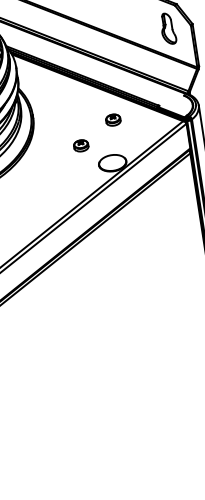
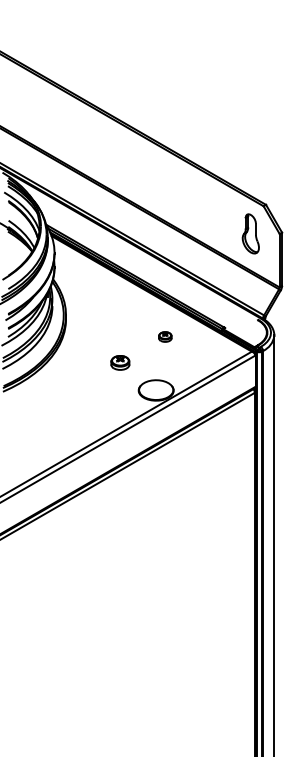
part: (113, 119) -> (165, 336), size x0.7

